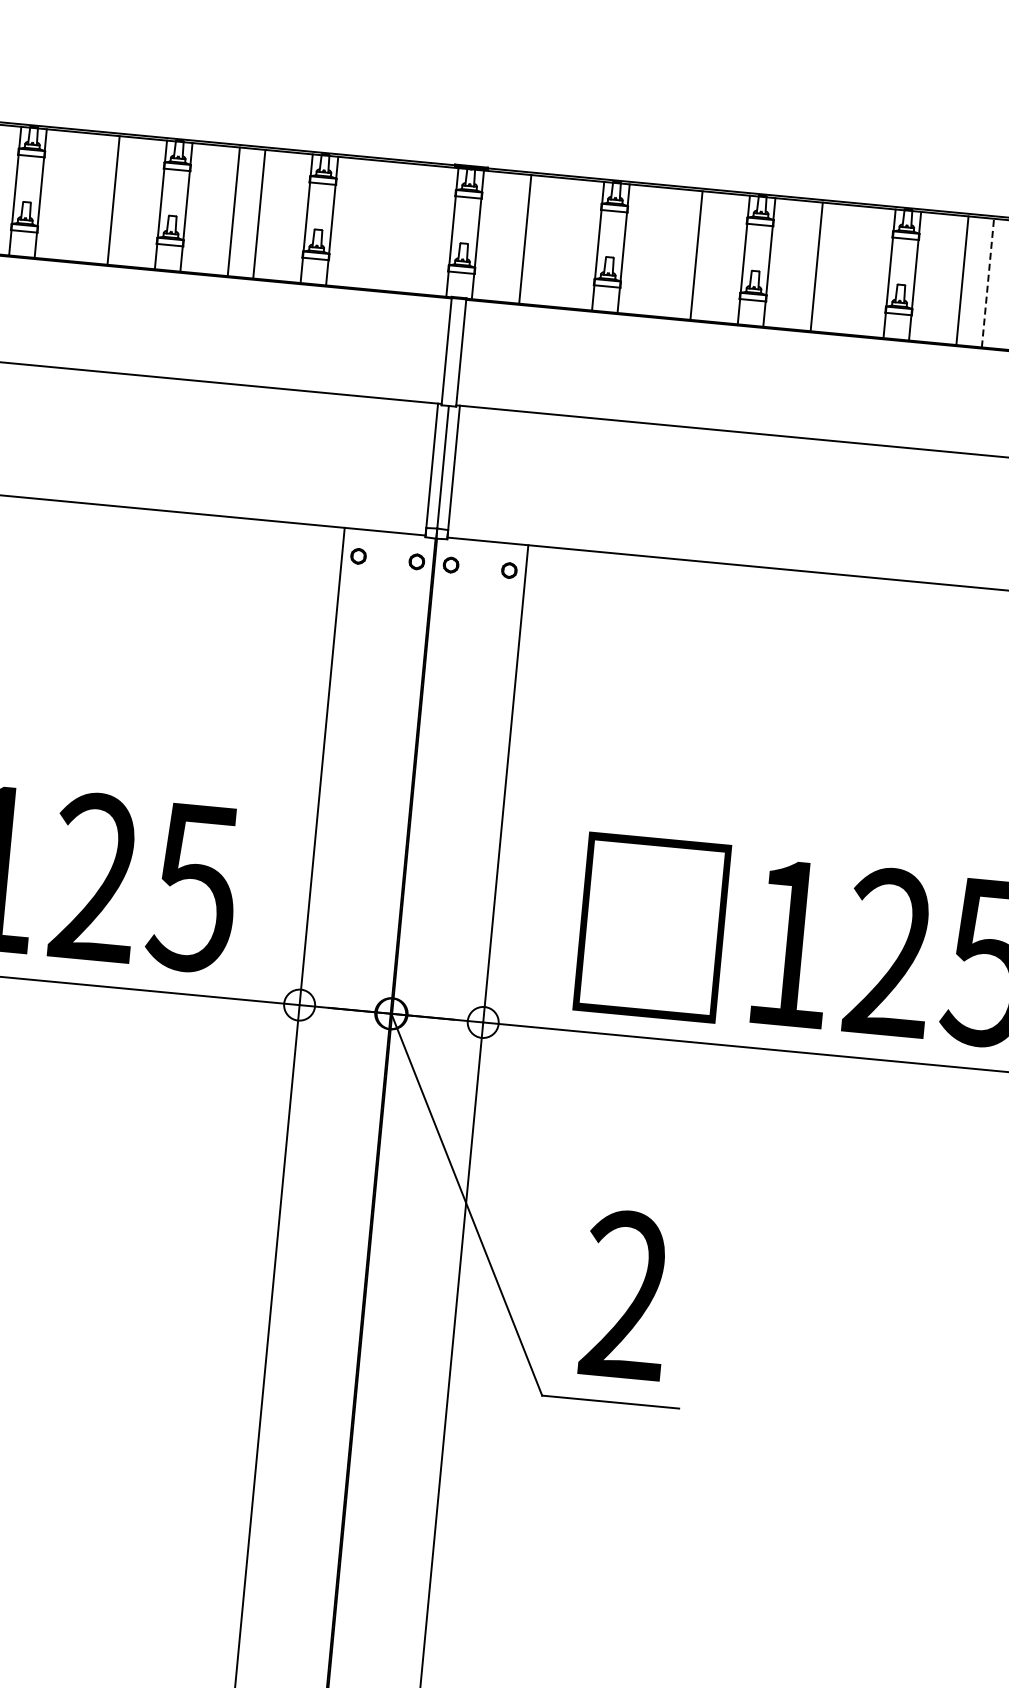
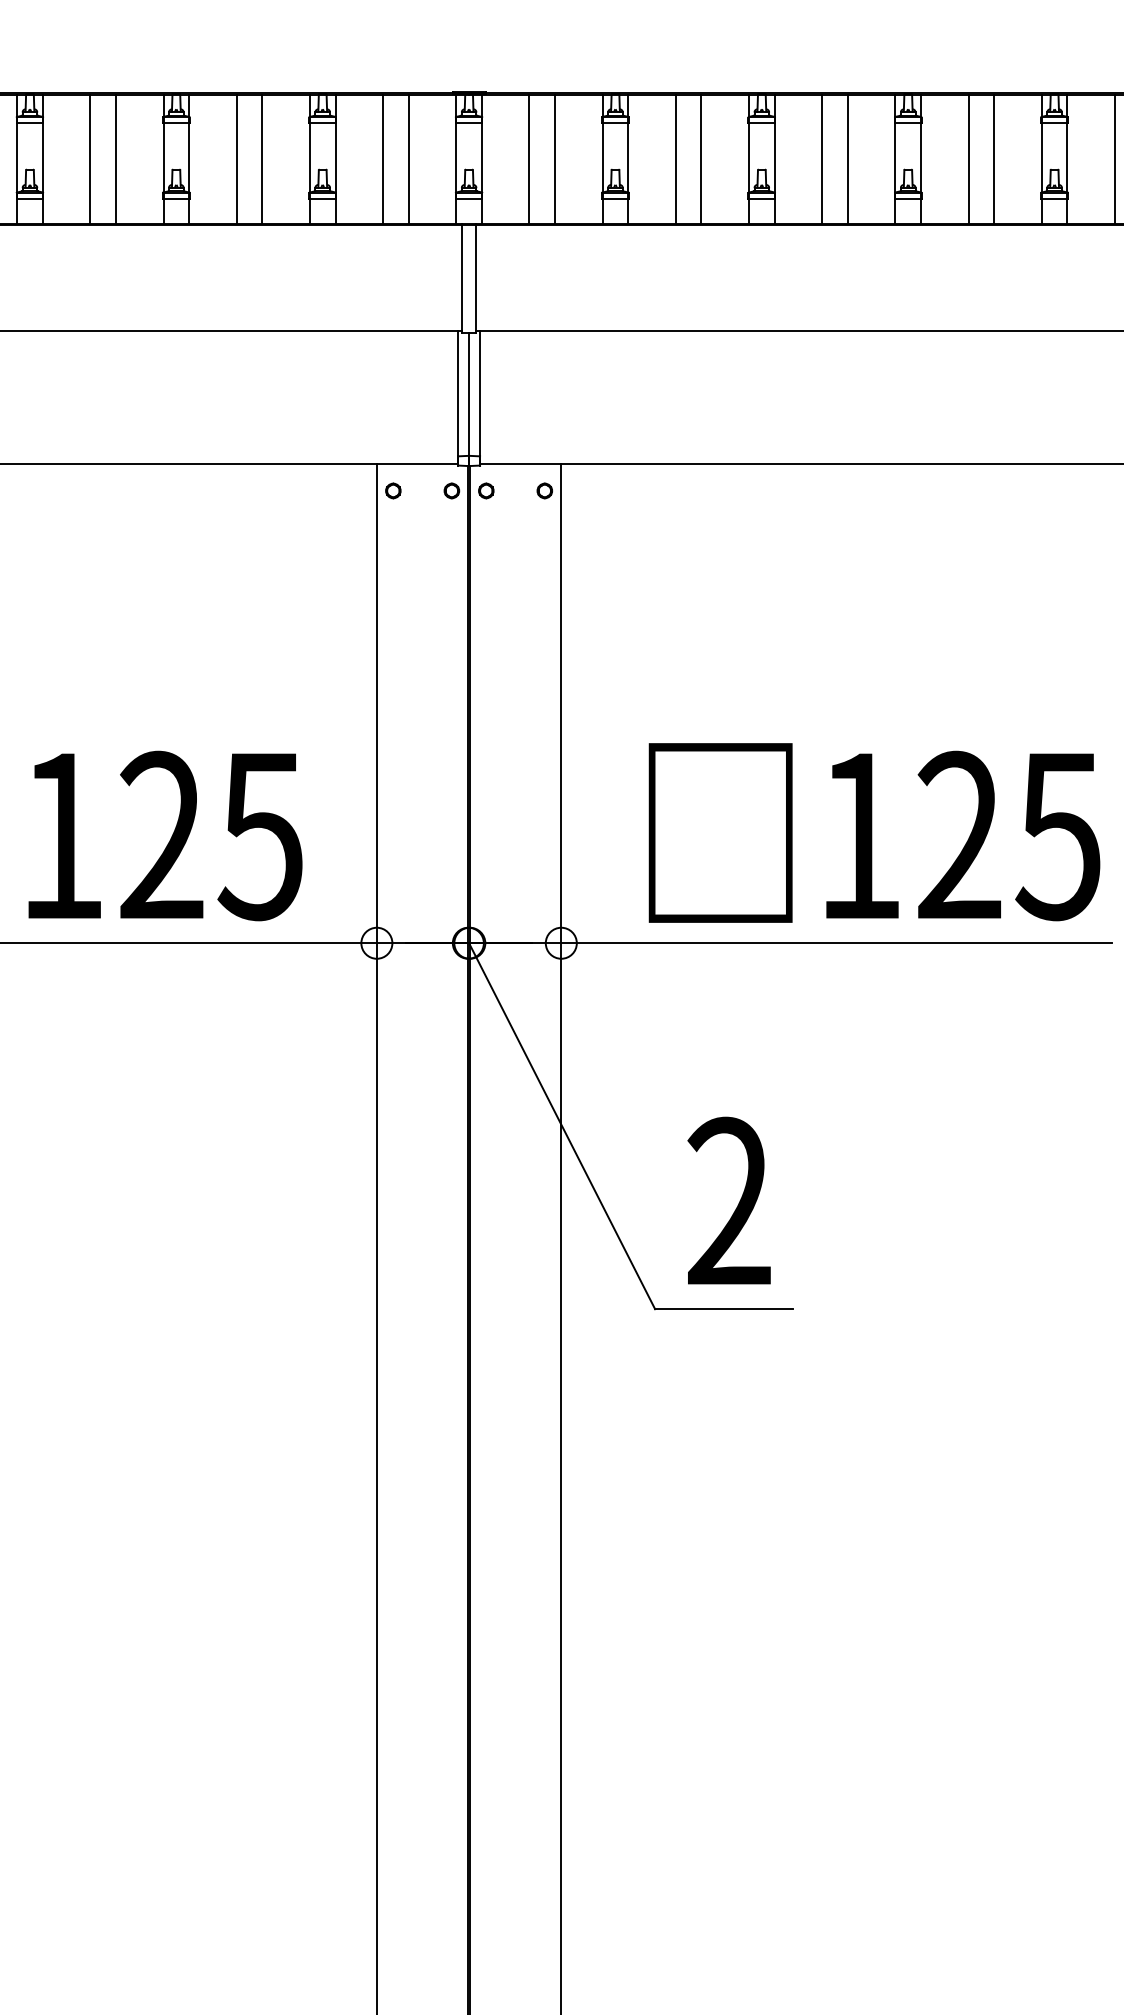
line: (88, 197) -> (90, 159), added
line: (379, 225) -> (383, 159), added
line: (404, 227) -> (408, 159), added
line: (551, 241) -> (555, 159), added
line: (670, 252) -> (675, 159), added
line: (841, 269) -> (847, 159), added
line: (988, 282) -> (994, 159), dashed -> solid

